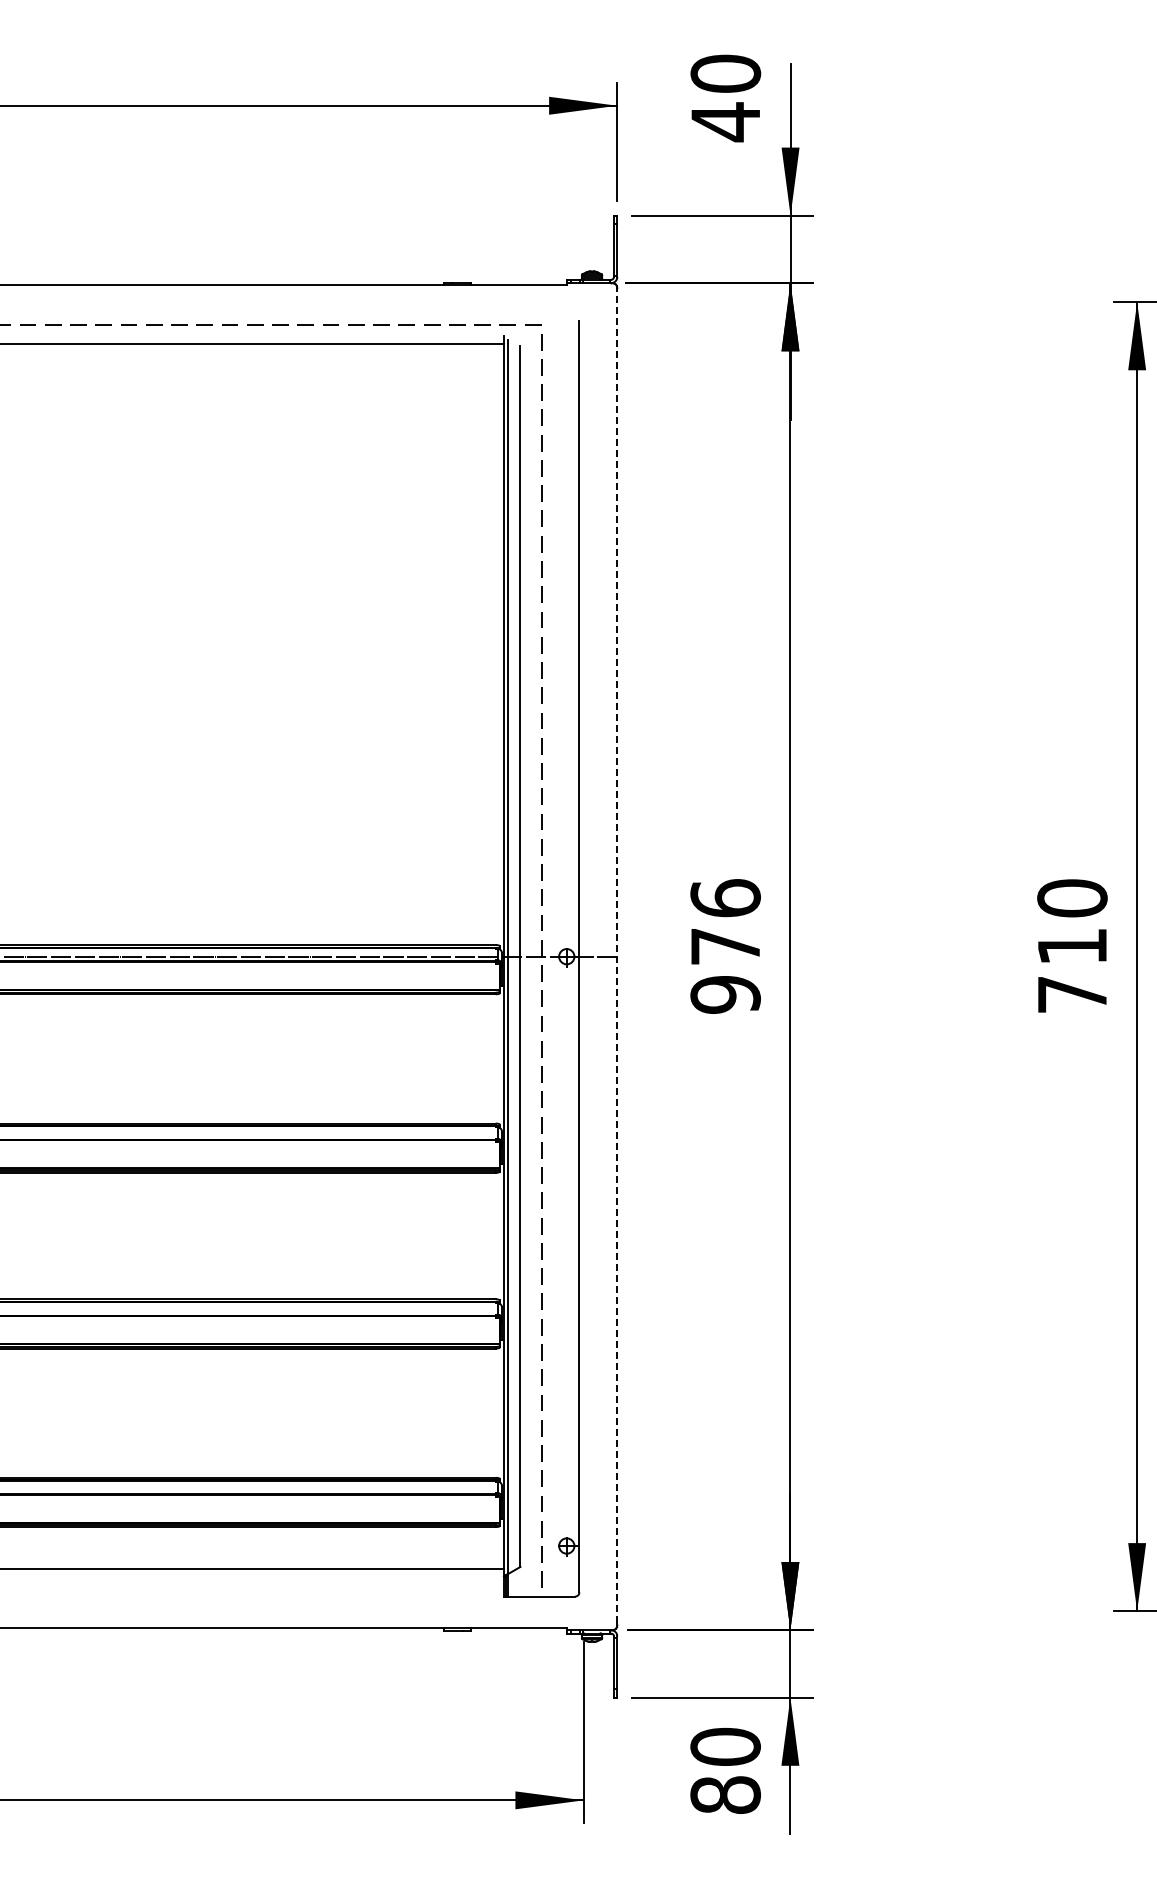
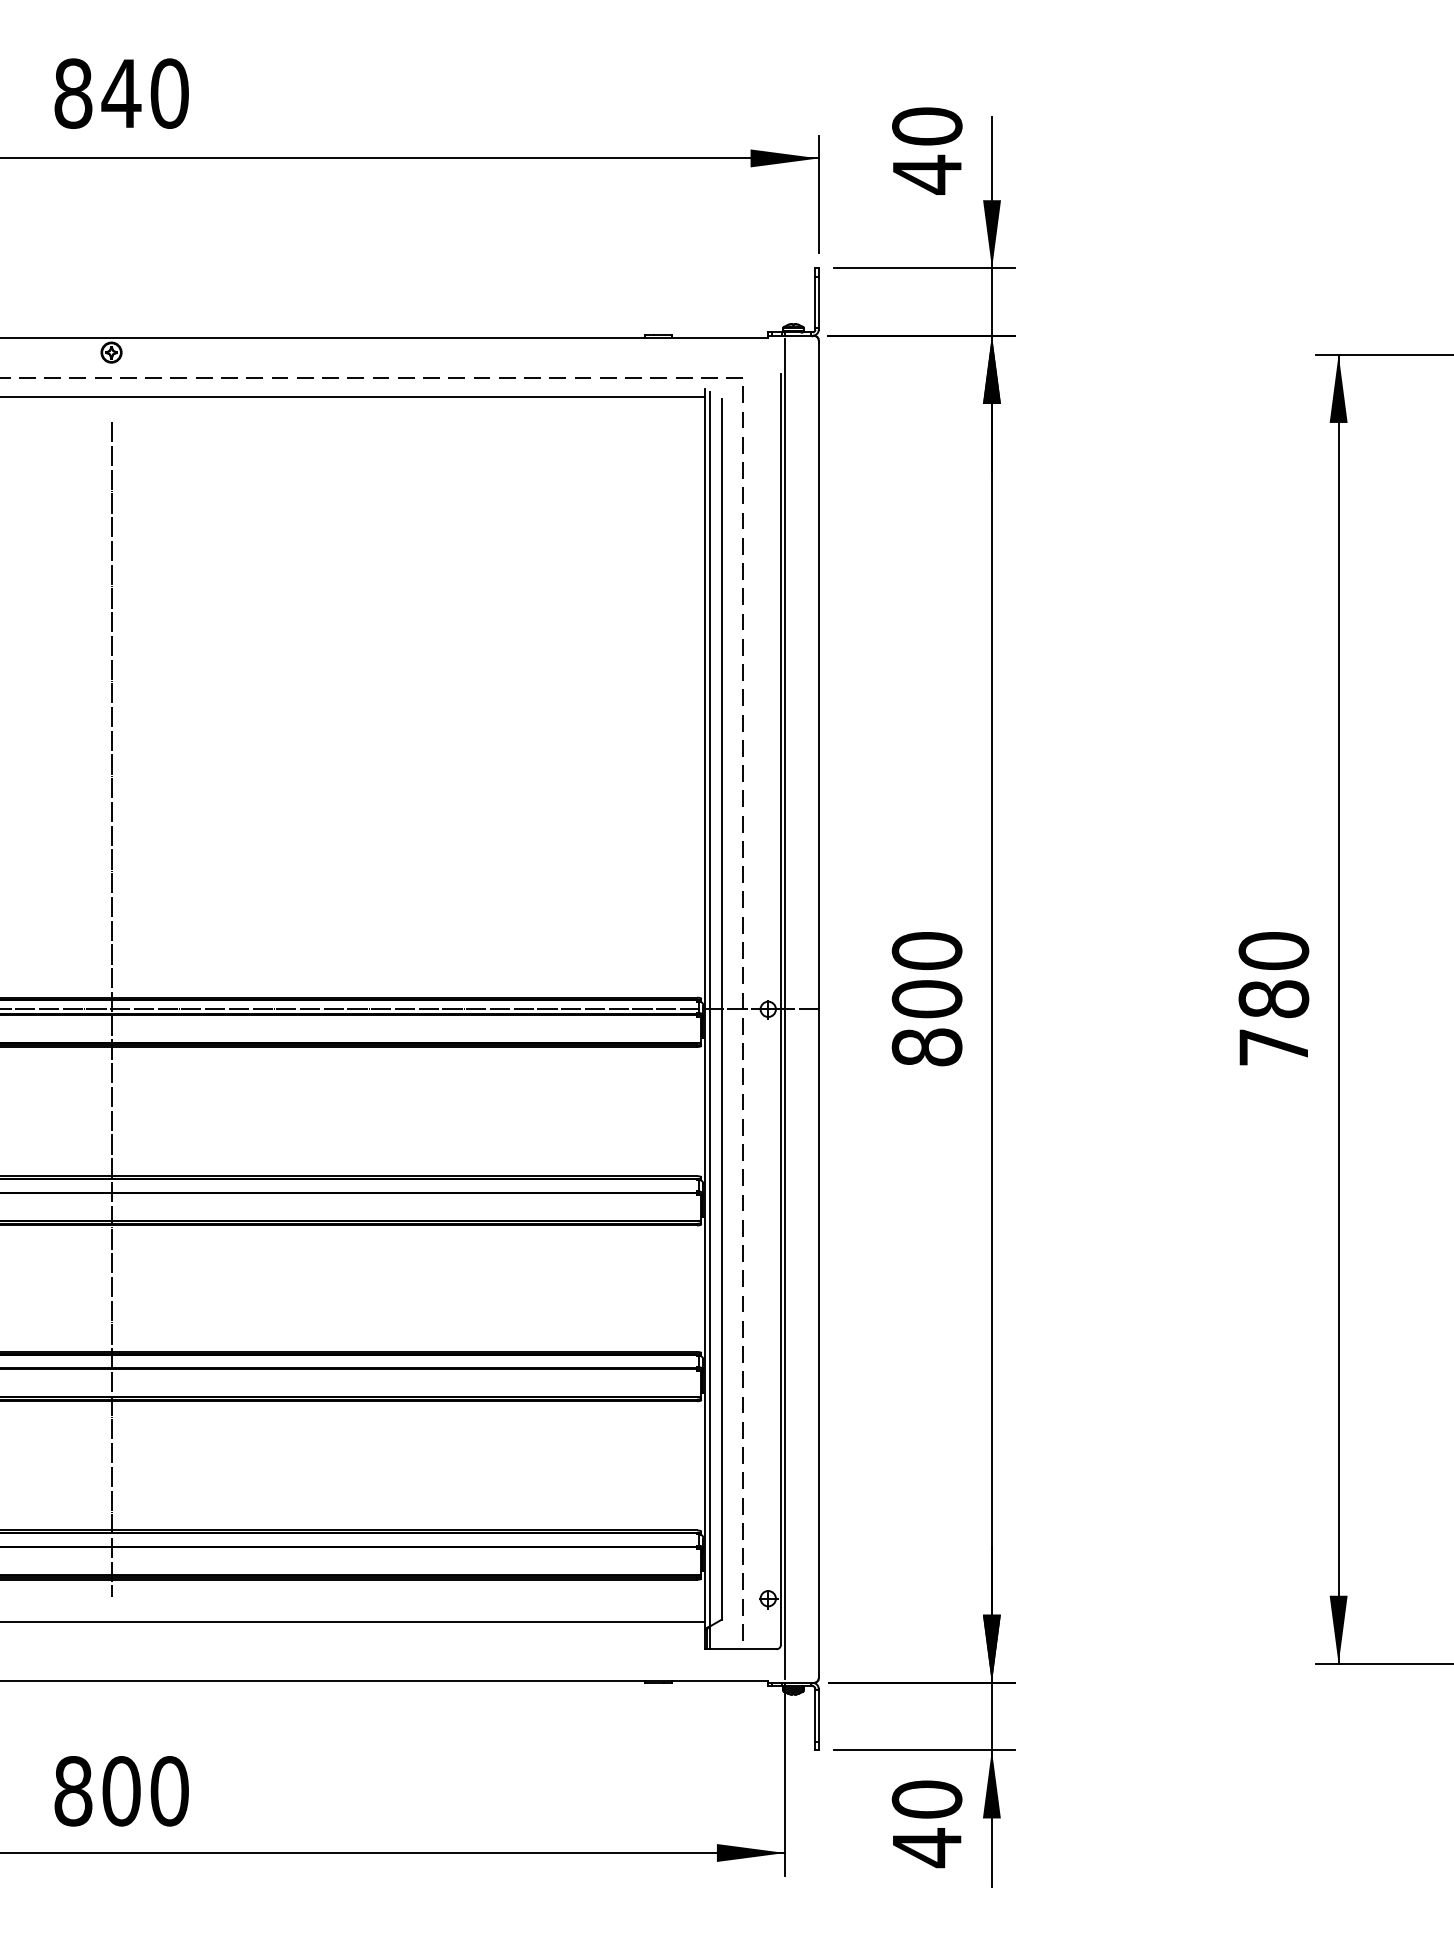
text: (725, 945) -> (926, 998), 976 -> 800
text: (1072, 946) -> (1273, 999), 710 -> 780
line: (617, 955) -> (818, 1008), dashed -> solid
line: (584, 956) -> (785, 1009), added
text: (725, 1795) -> (926, 1848), 80 -> 40

